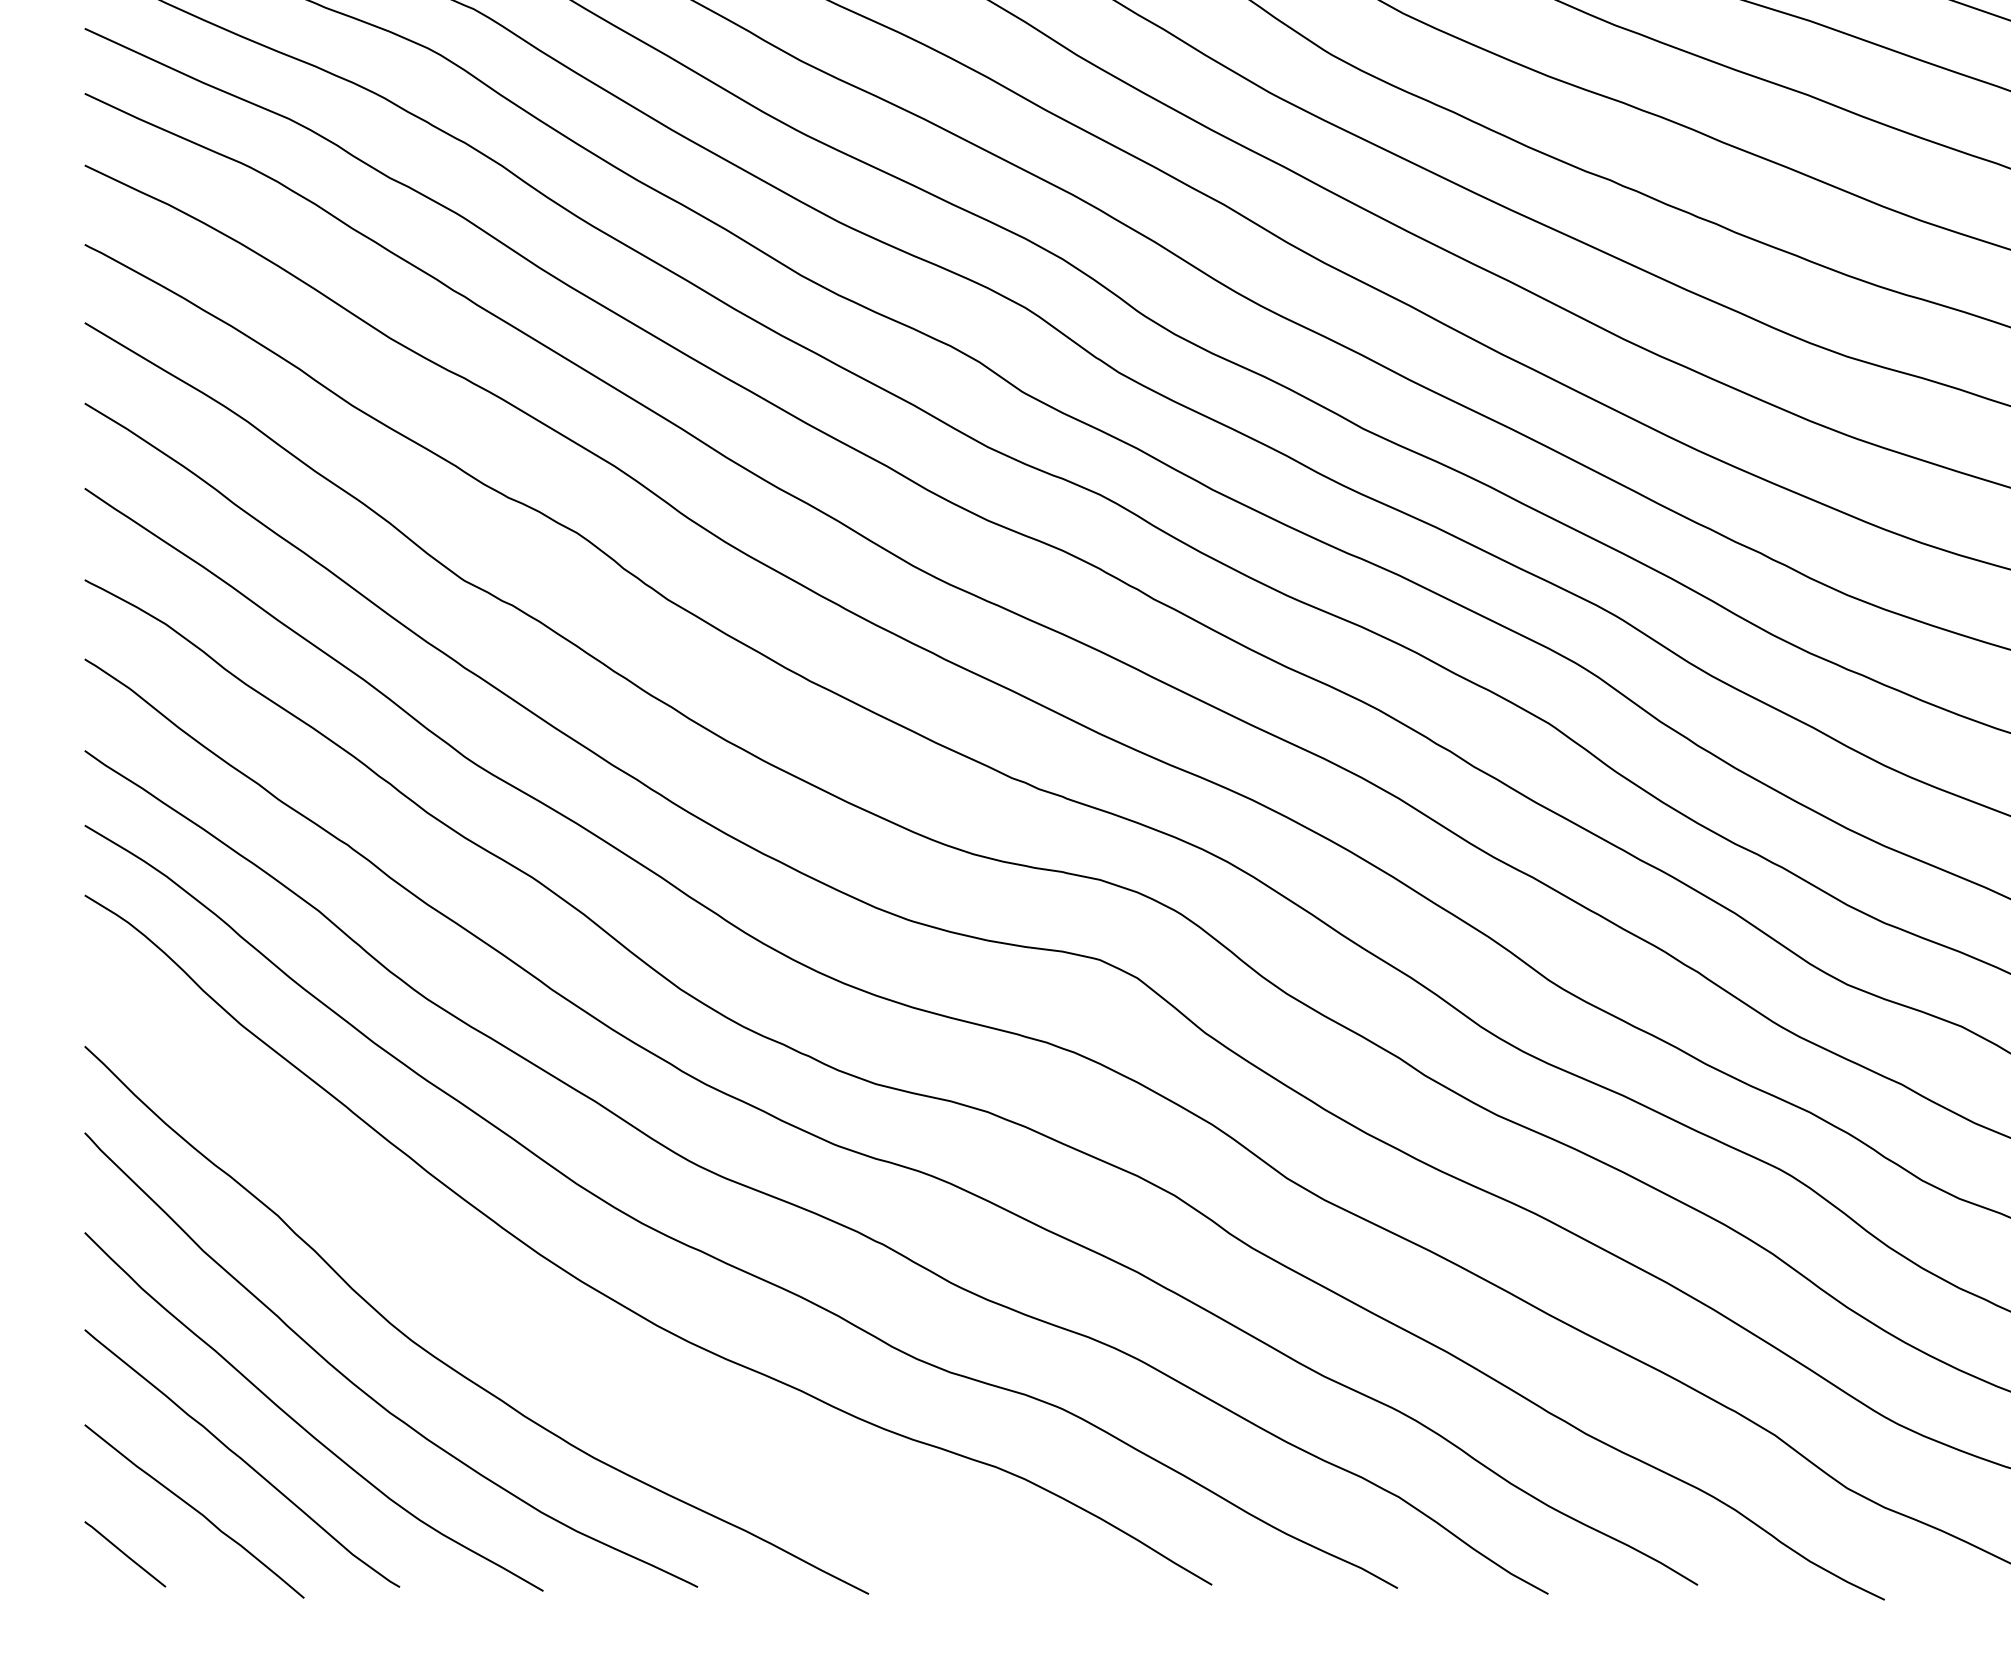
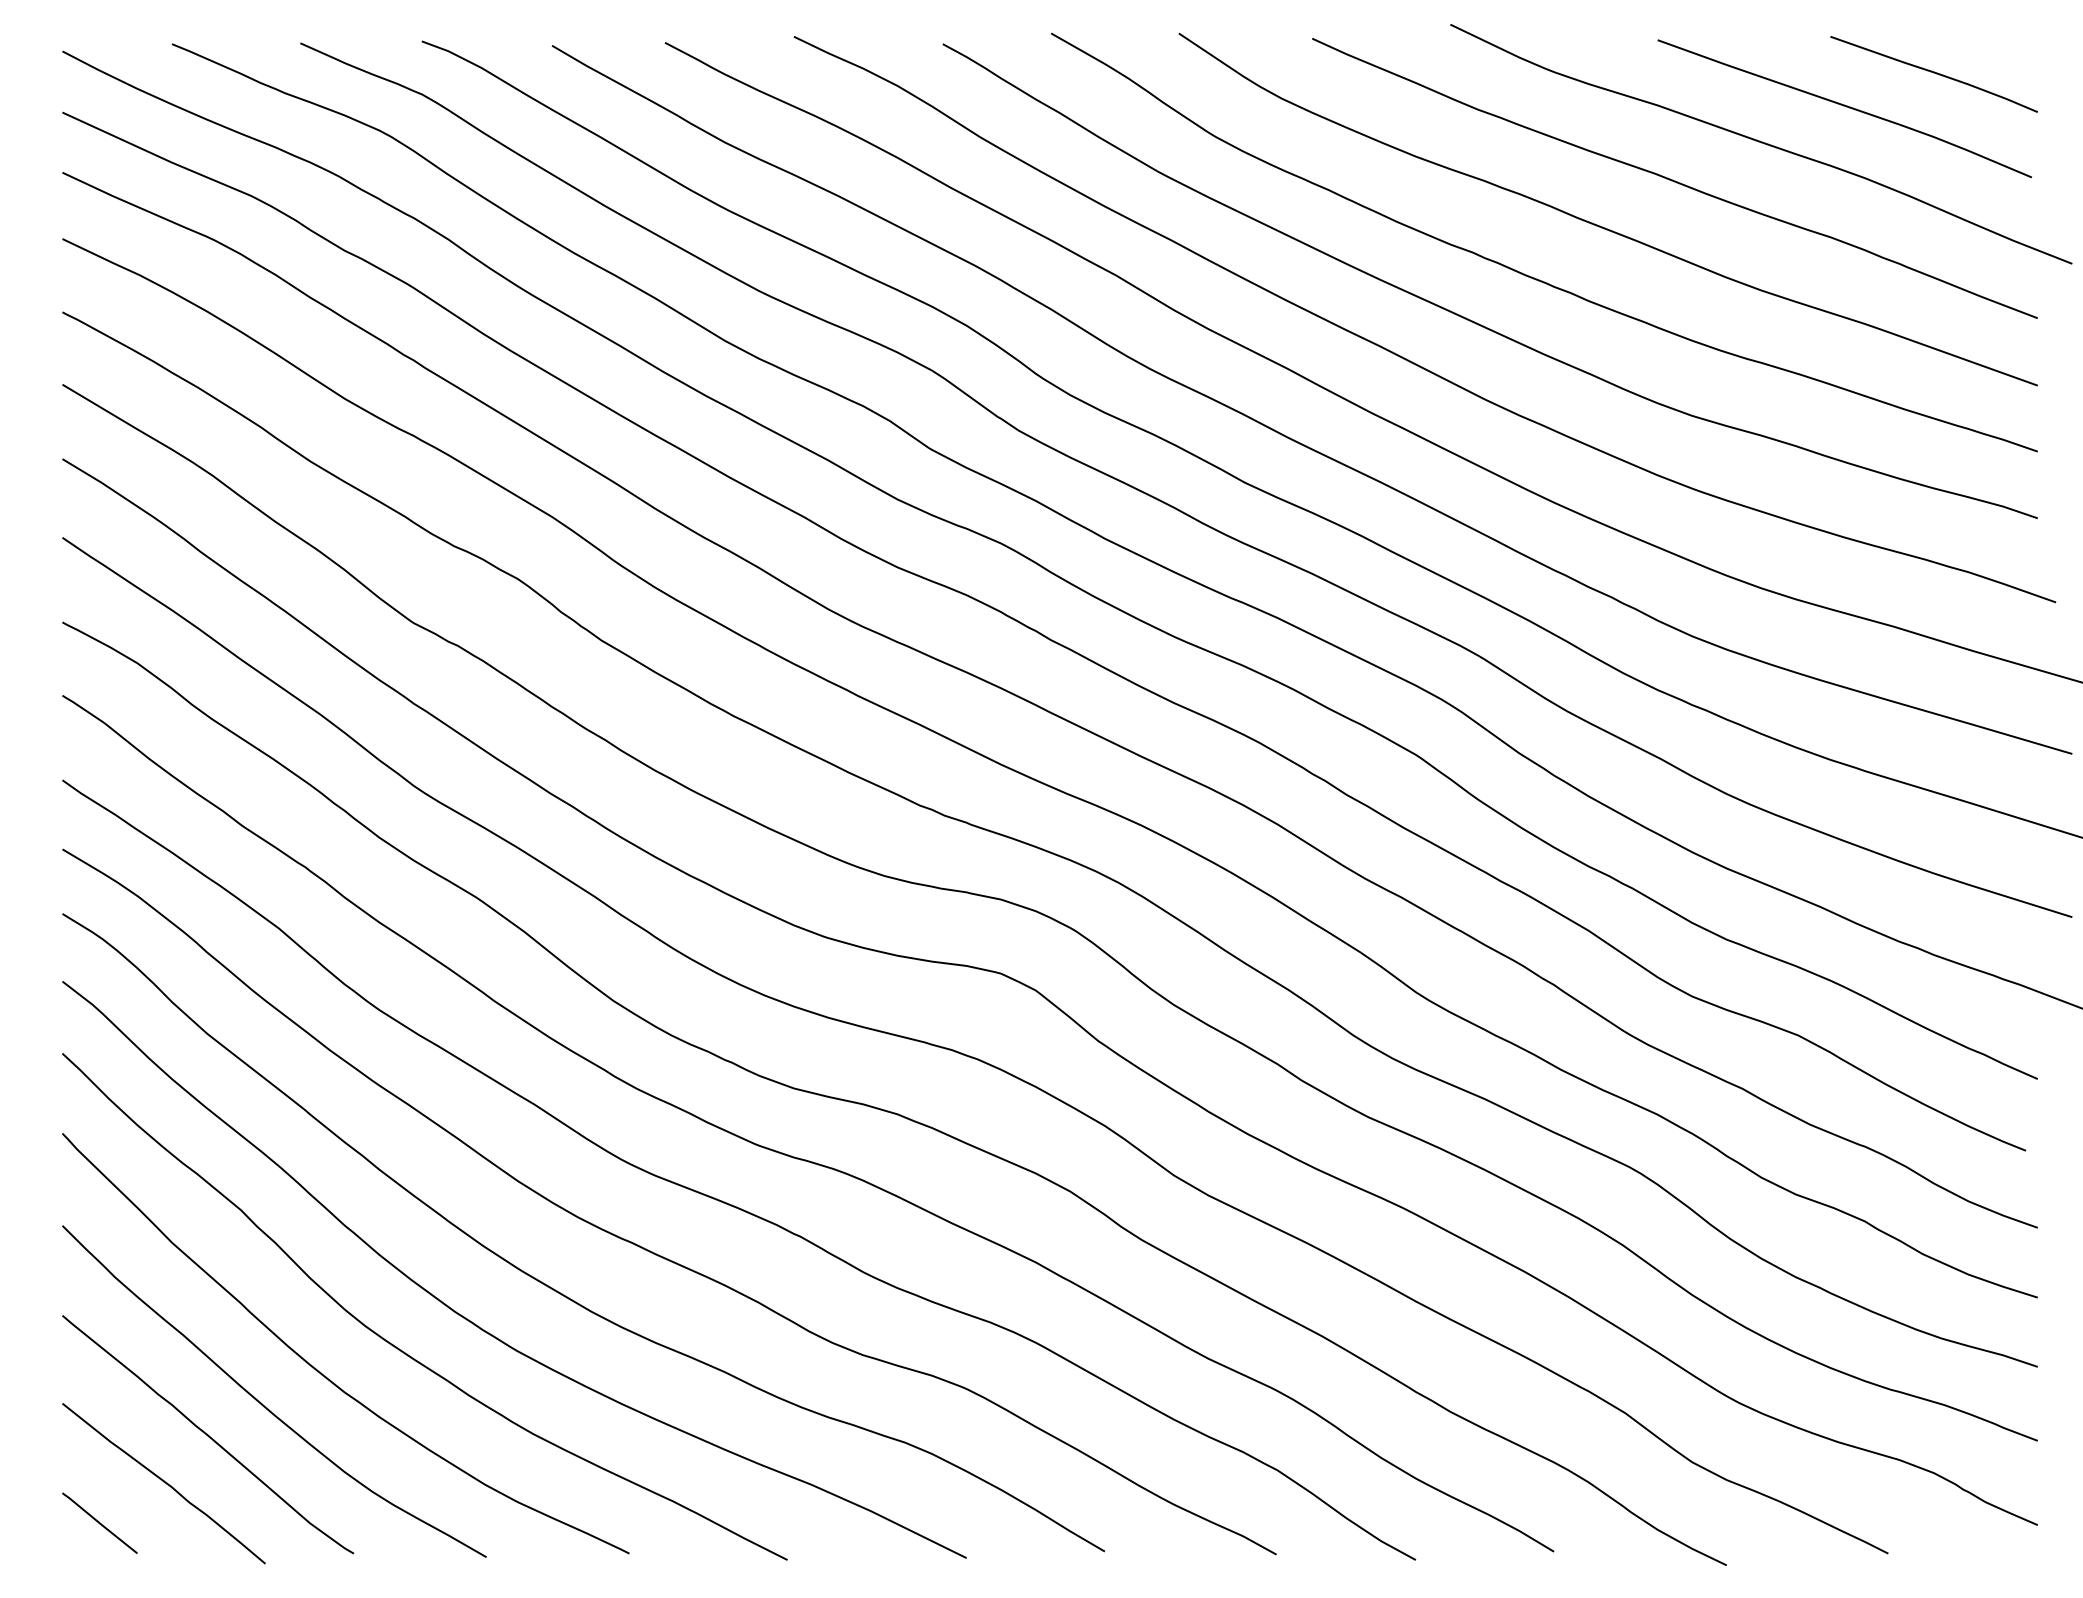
curve: (534, 1340) -> (478, 1325), added

